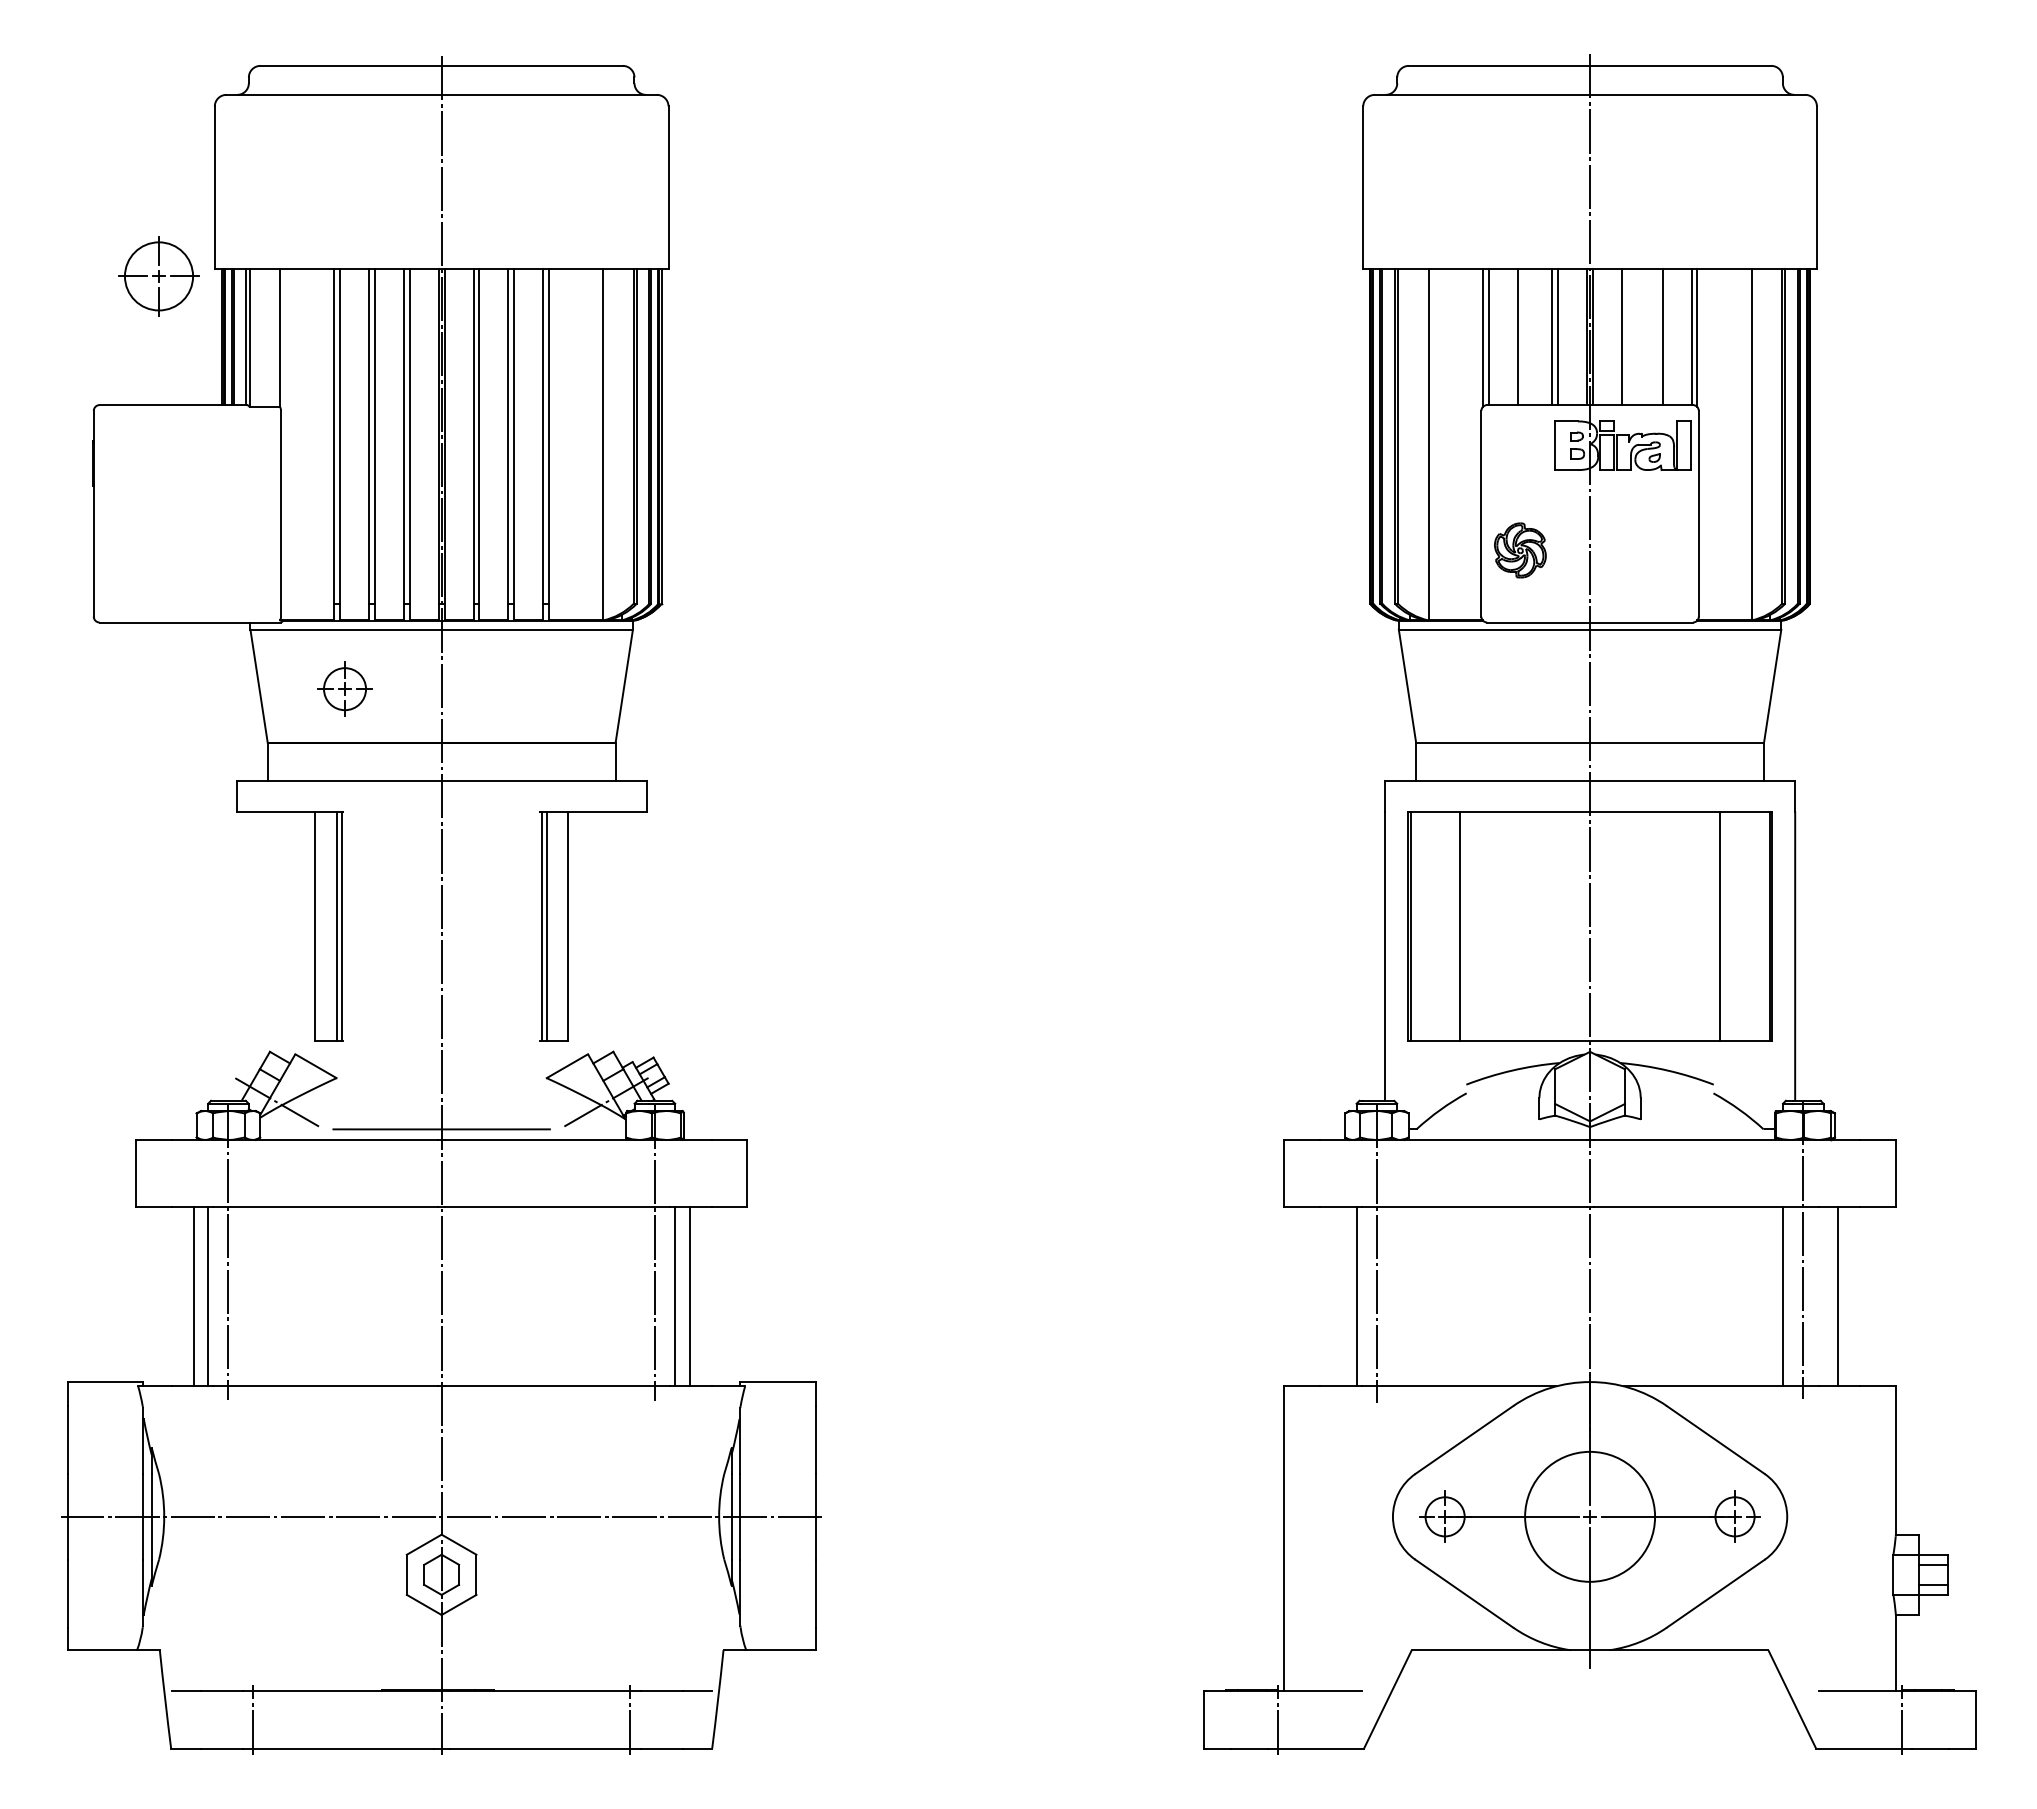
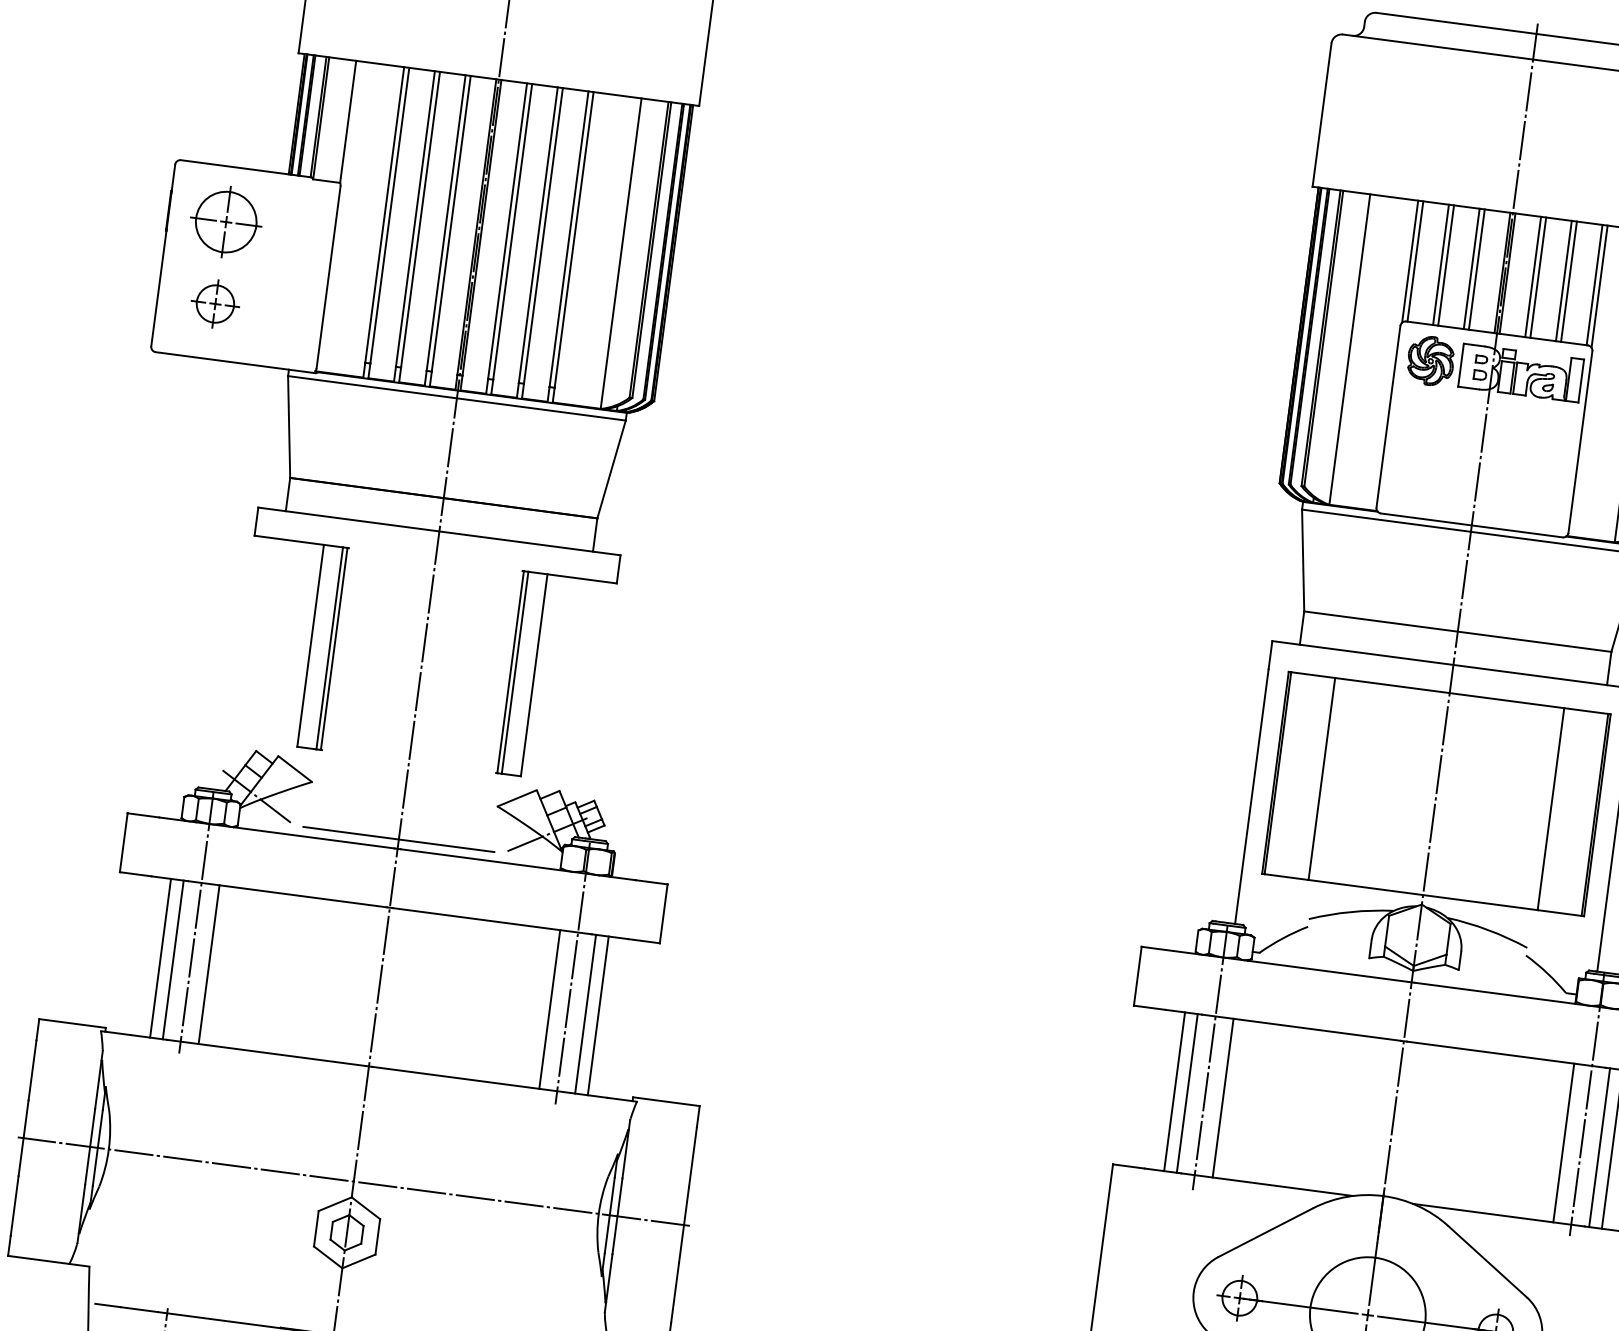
part: (158, 276) -> (225, 222), moved
line: (1523, 336) -> (1446, 265), added
line: (1627, 336) -> (1538, 277), added
line: (1656, 336) -> (1563, 280), added
part: (1520, 550) -> (1430, 361), moved
part: (344, 688) -> (215, 303), moved
line: (248, 1296) -> (208, 964), added
line: (634, 1296) -> (549, 1009), added
line: (1342, 1296) -> (1174, 1091), added
line: (1397, 1296) -> (1223, 1098), added
line: (1823, 1296) -> (1599, 1147), added

